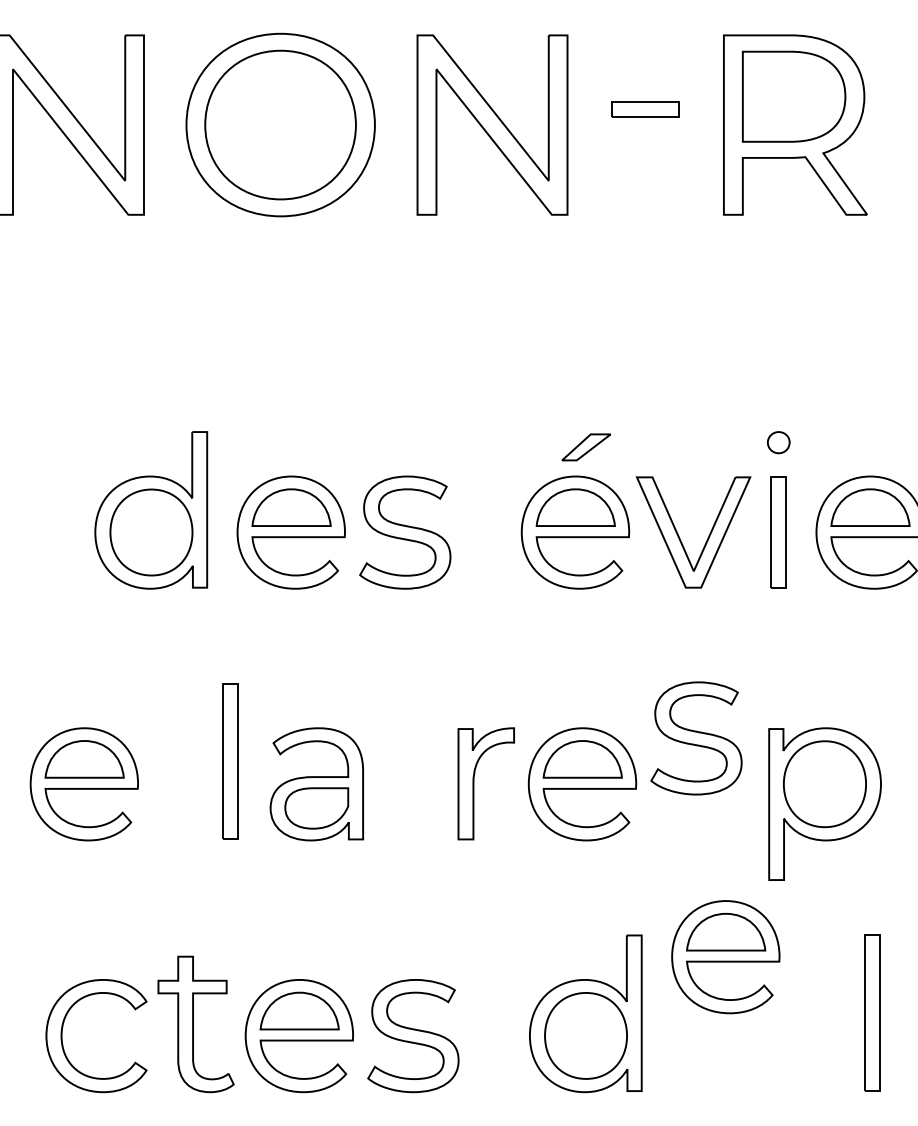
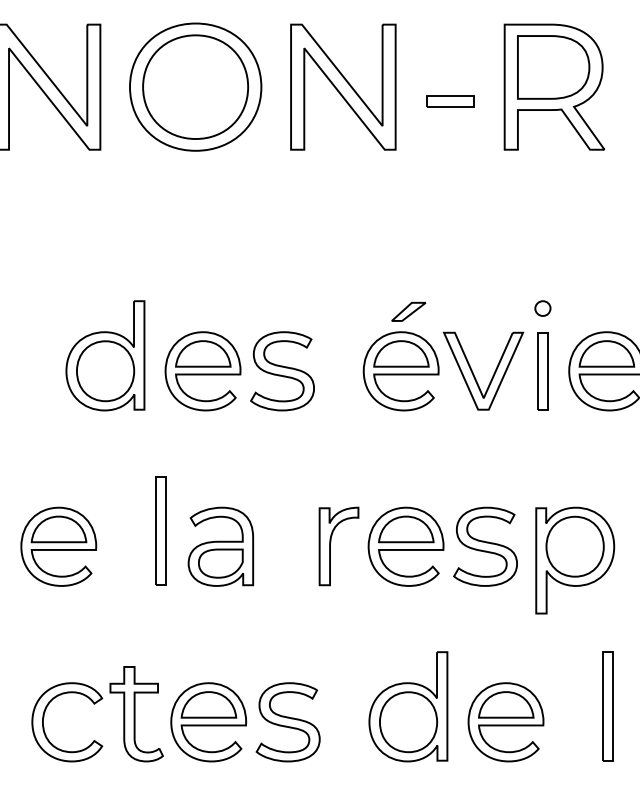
part: (646, 109) -> (450, 101), moved
part: (696, 737) -> (485, 546), moved
part: (725, 957) -> (505, 722), moved

